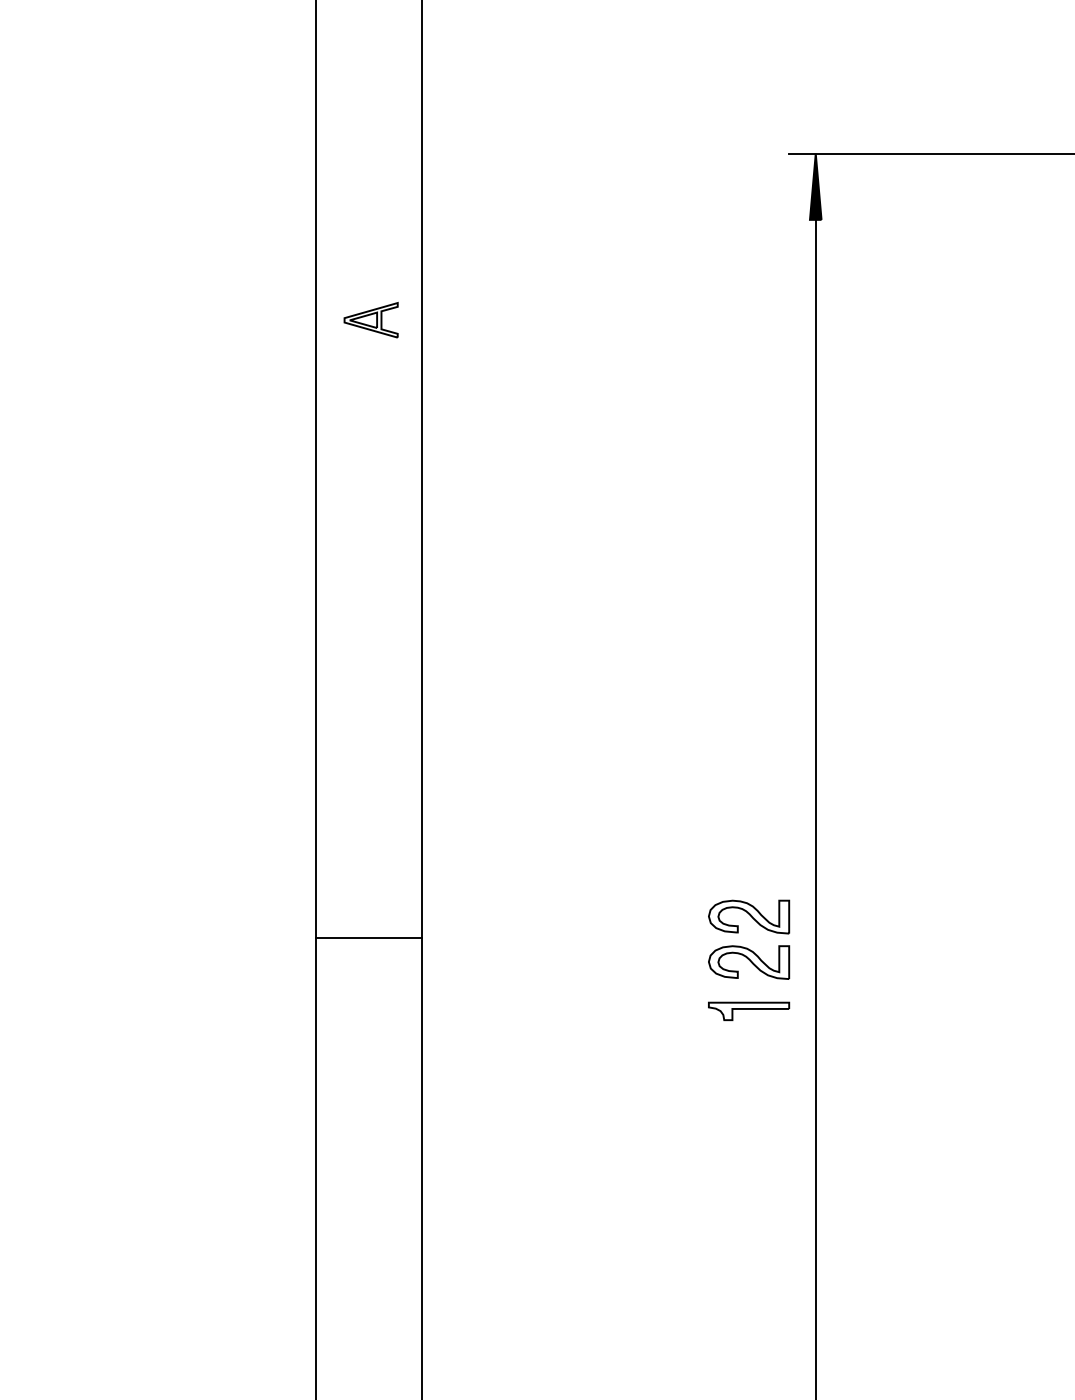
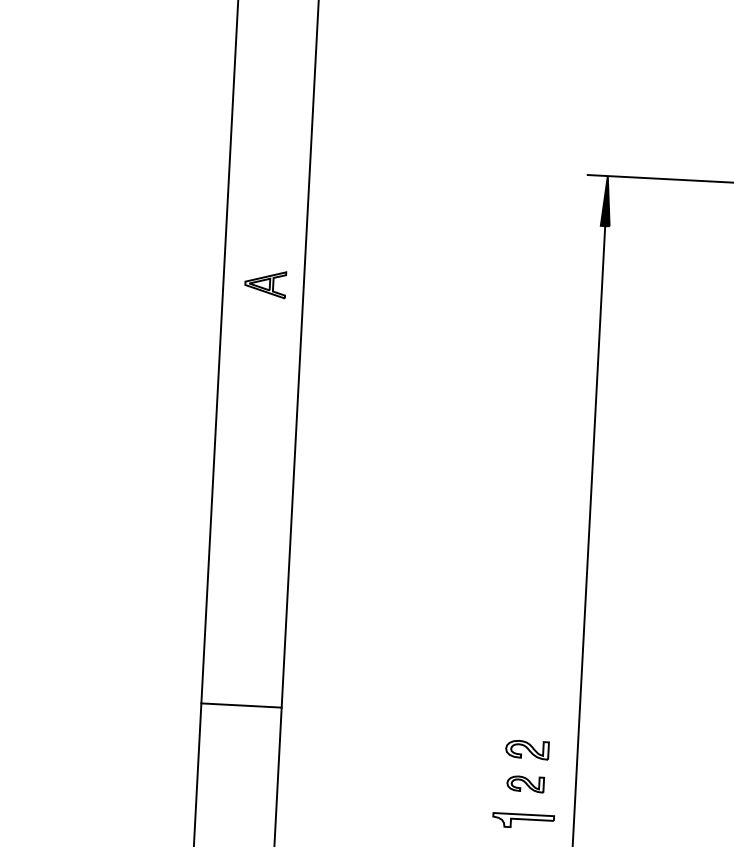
part: (749, 916) -> (527, 749), size x0.7
line: (368, 938) -> (241, 705), moved
part: (749, 962) -> (525, 784), size x0.6

